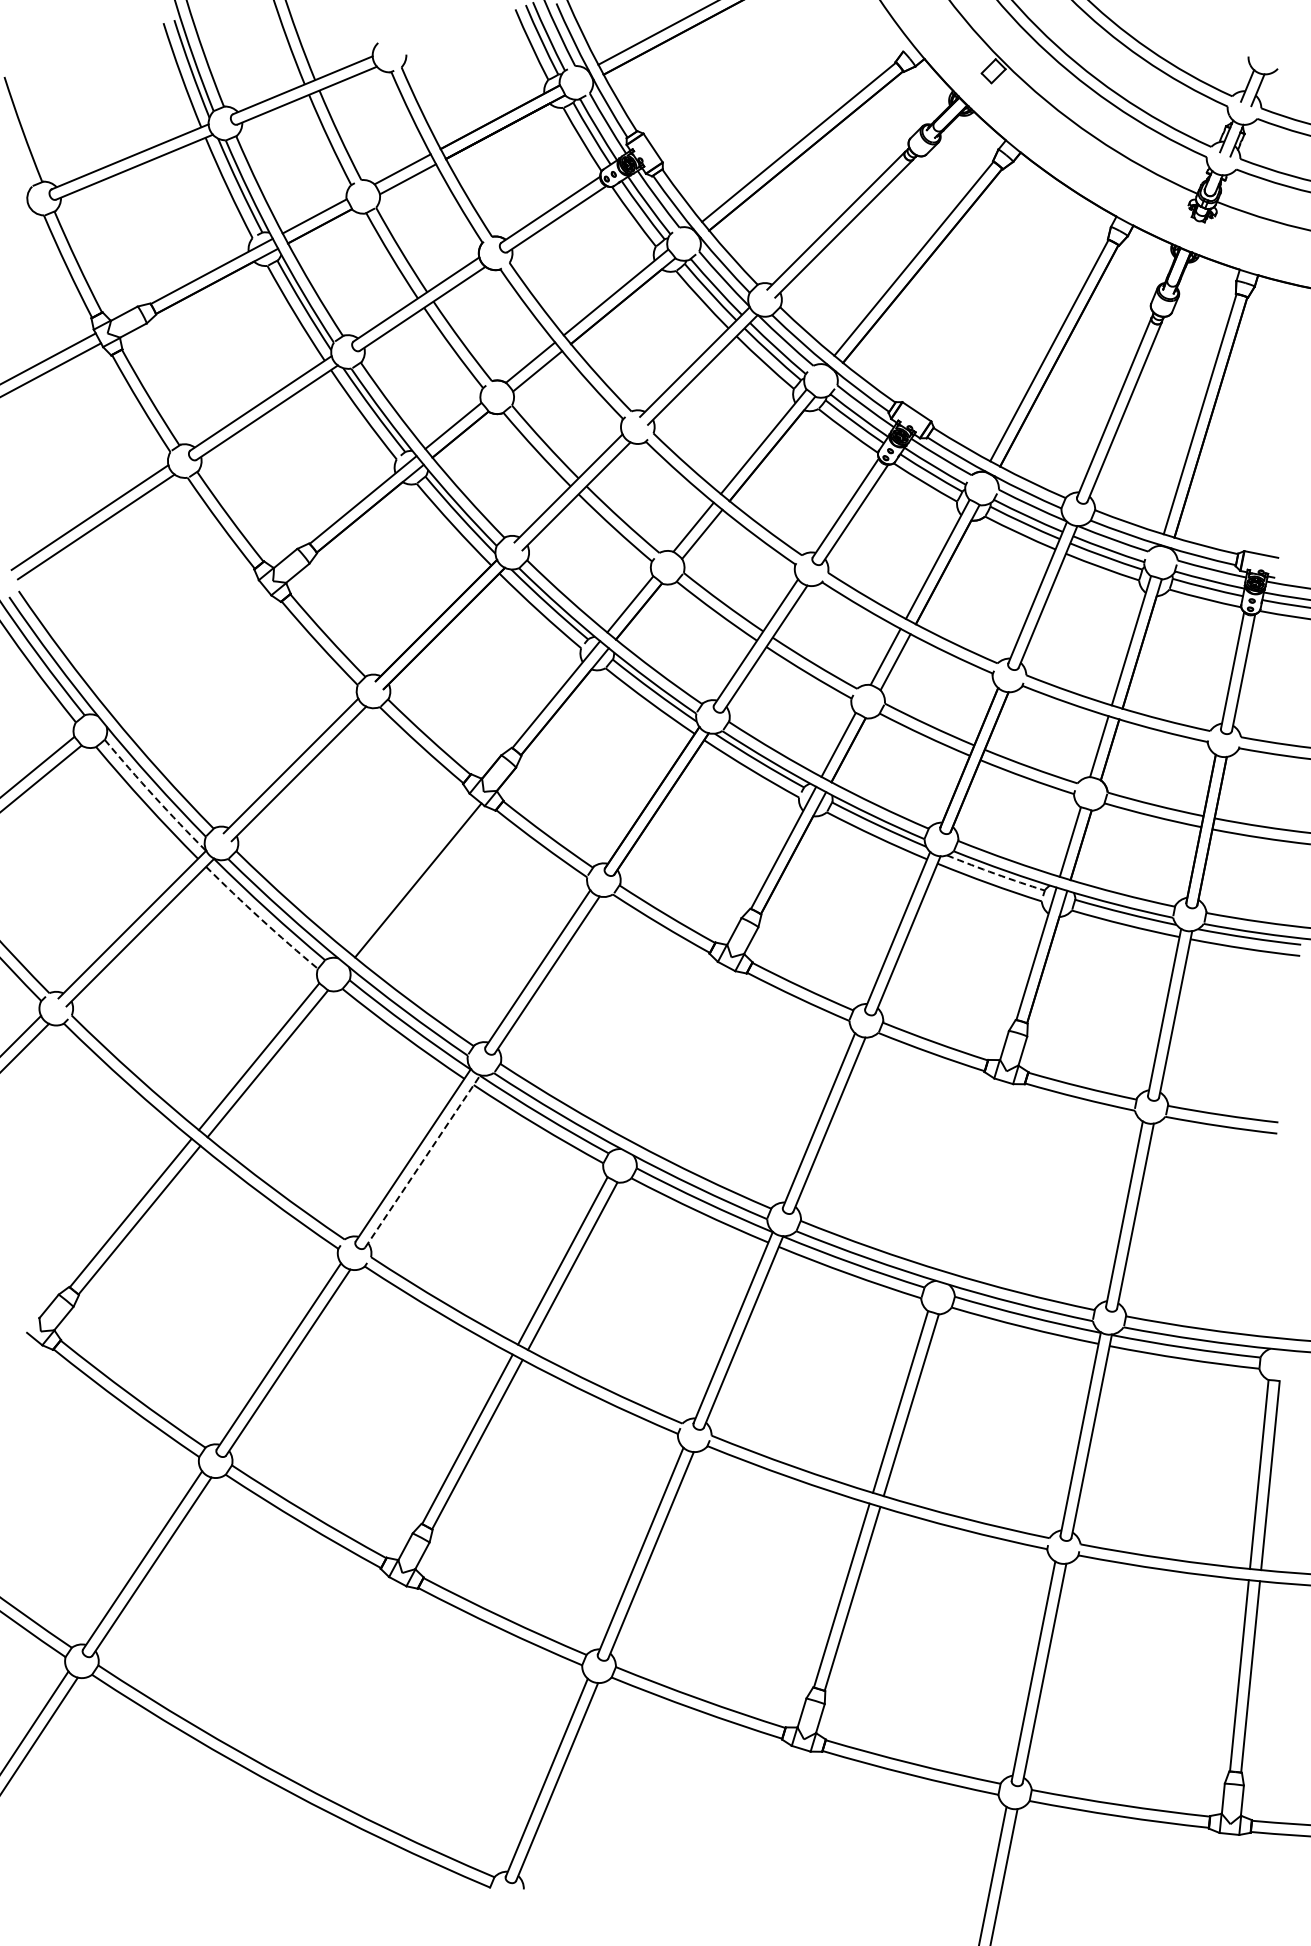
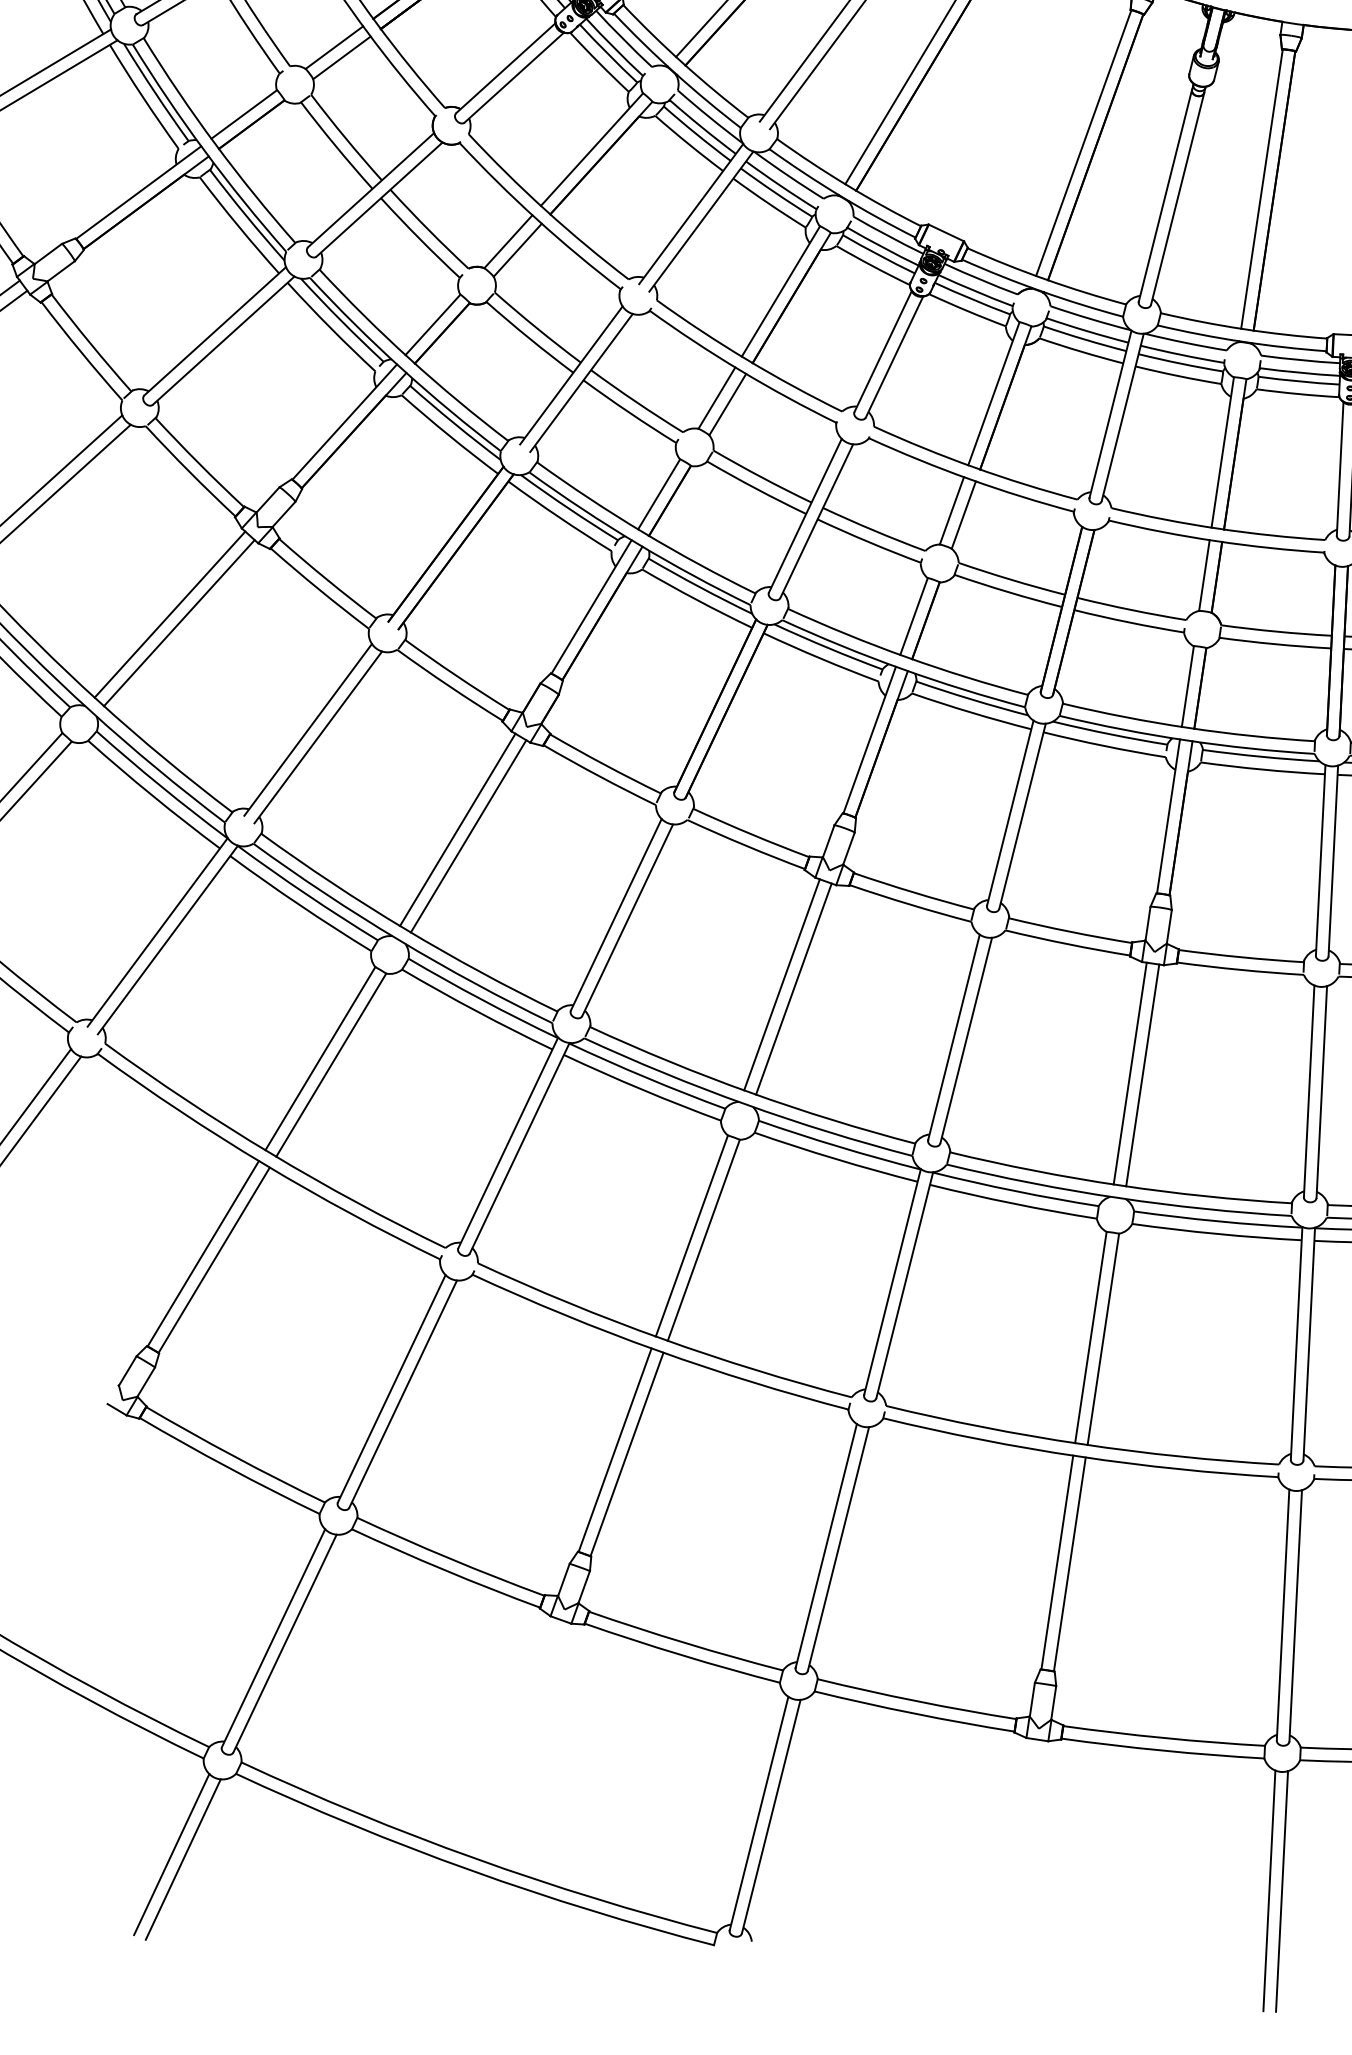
line: (184, 646) -> (169, 614), added
line: (191, 655) -> (179, 623), added
arc: (154, 796) -> (161, 786), dashed -> solid
line: (409, 873) -> (457, 830), added
arc: (995, 873) -> (1109, 733), dashed -> solid
arc: (260, 919) -> (299, 905), dashed -> solid
line: (674, 1051) -> (781, 984), added
line: (684, 1057) -> (793, 989), added
line: (422, 1161) -> (519, 1148), dashed -> solid
line: (969, 1174) -> (1130, 1072), added
line: (980, 1177) -> (1142, 1074), added

